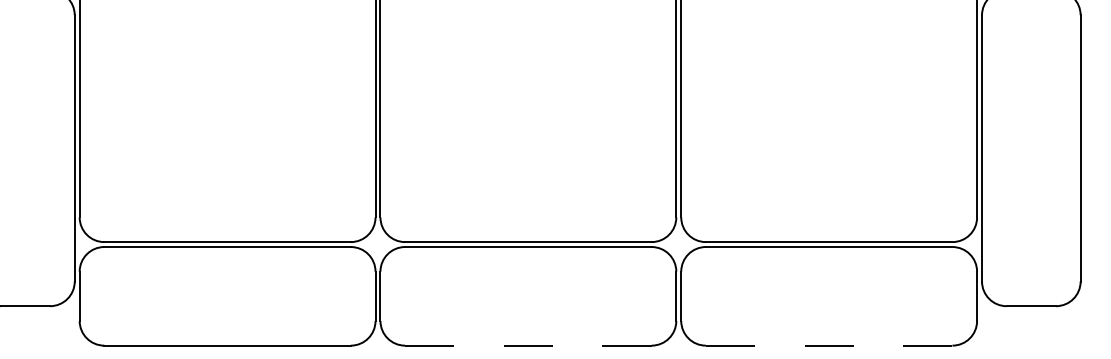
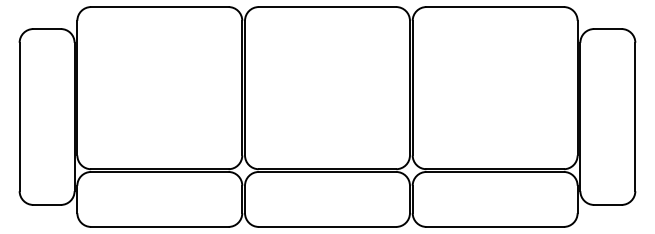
line: (528, 344) -> (327, 226), dashed -> solid
line: (829, 344) -> (495, 226), dashed -> solid

